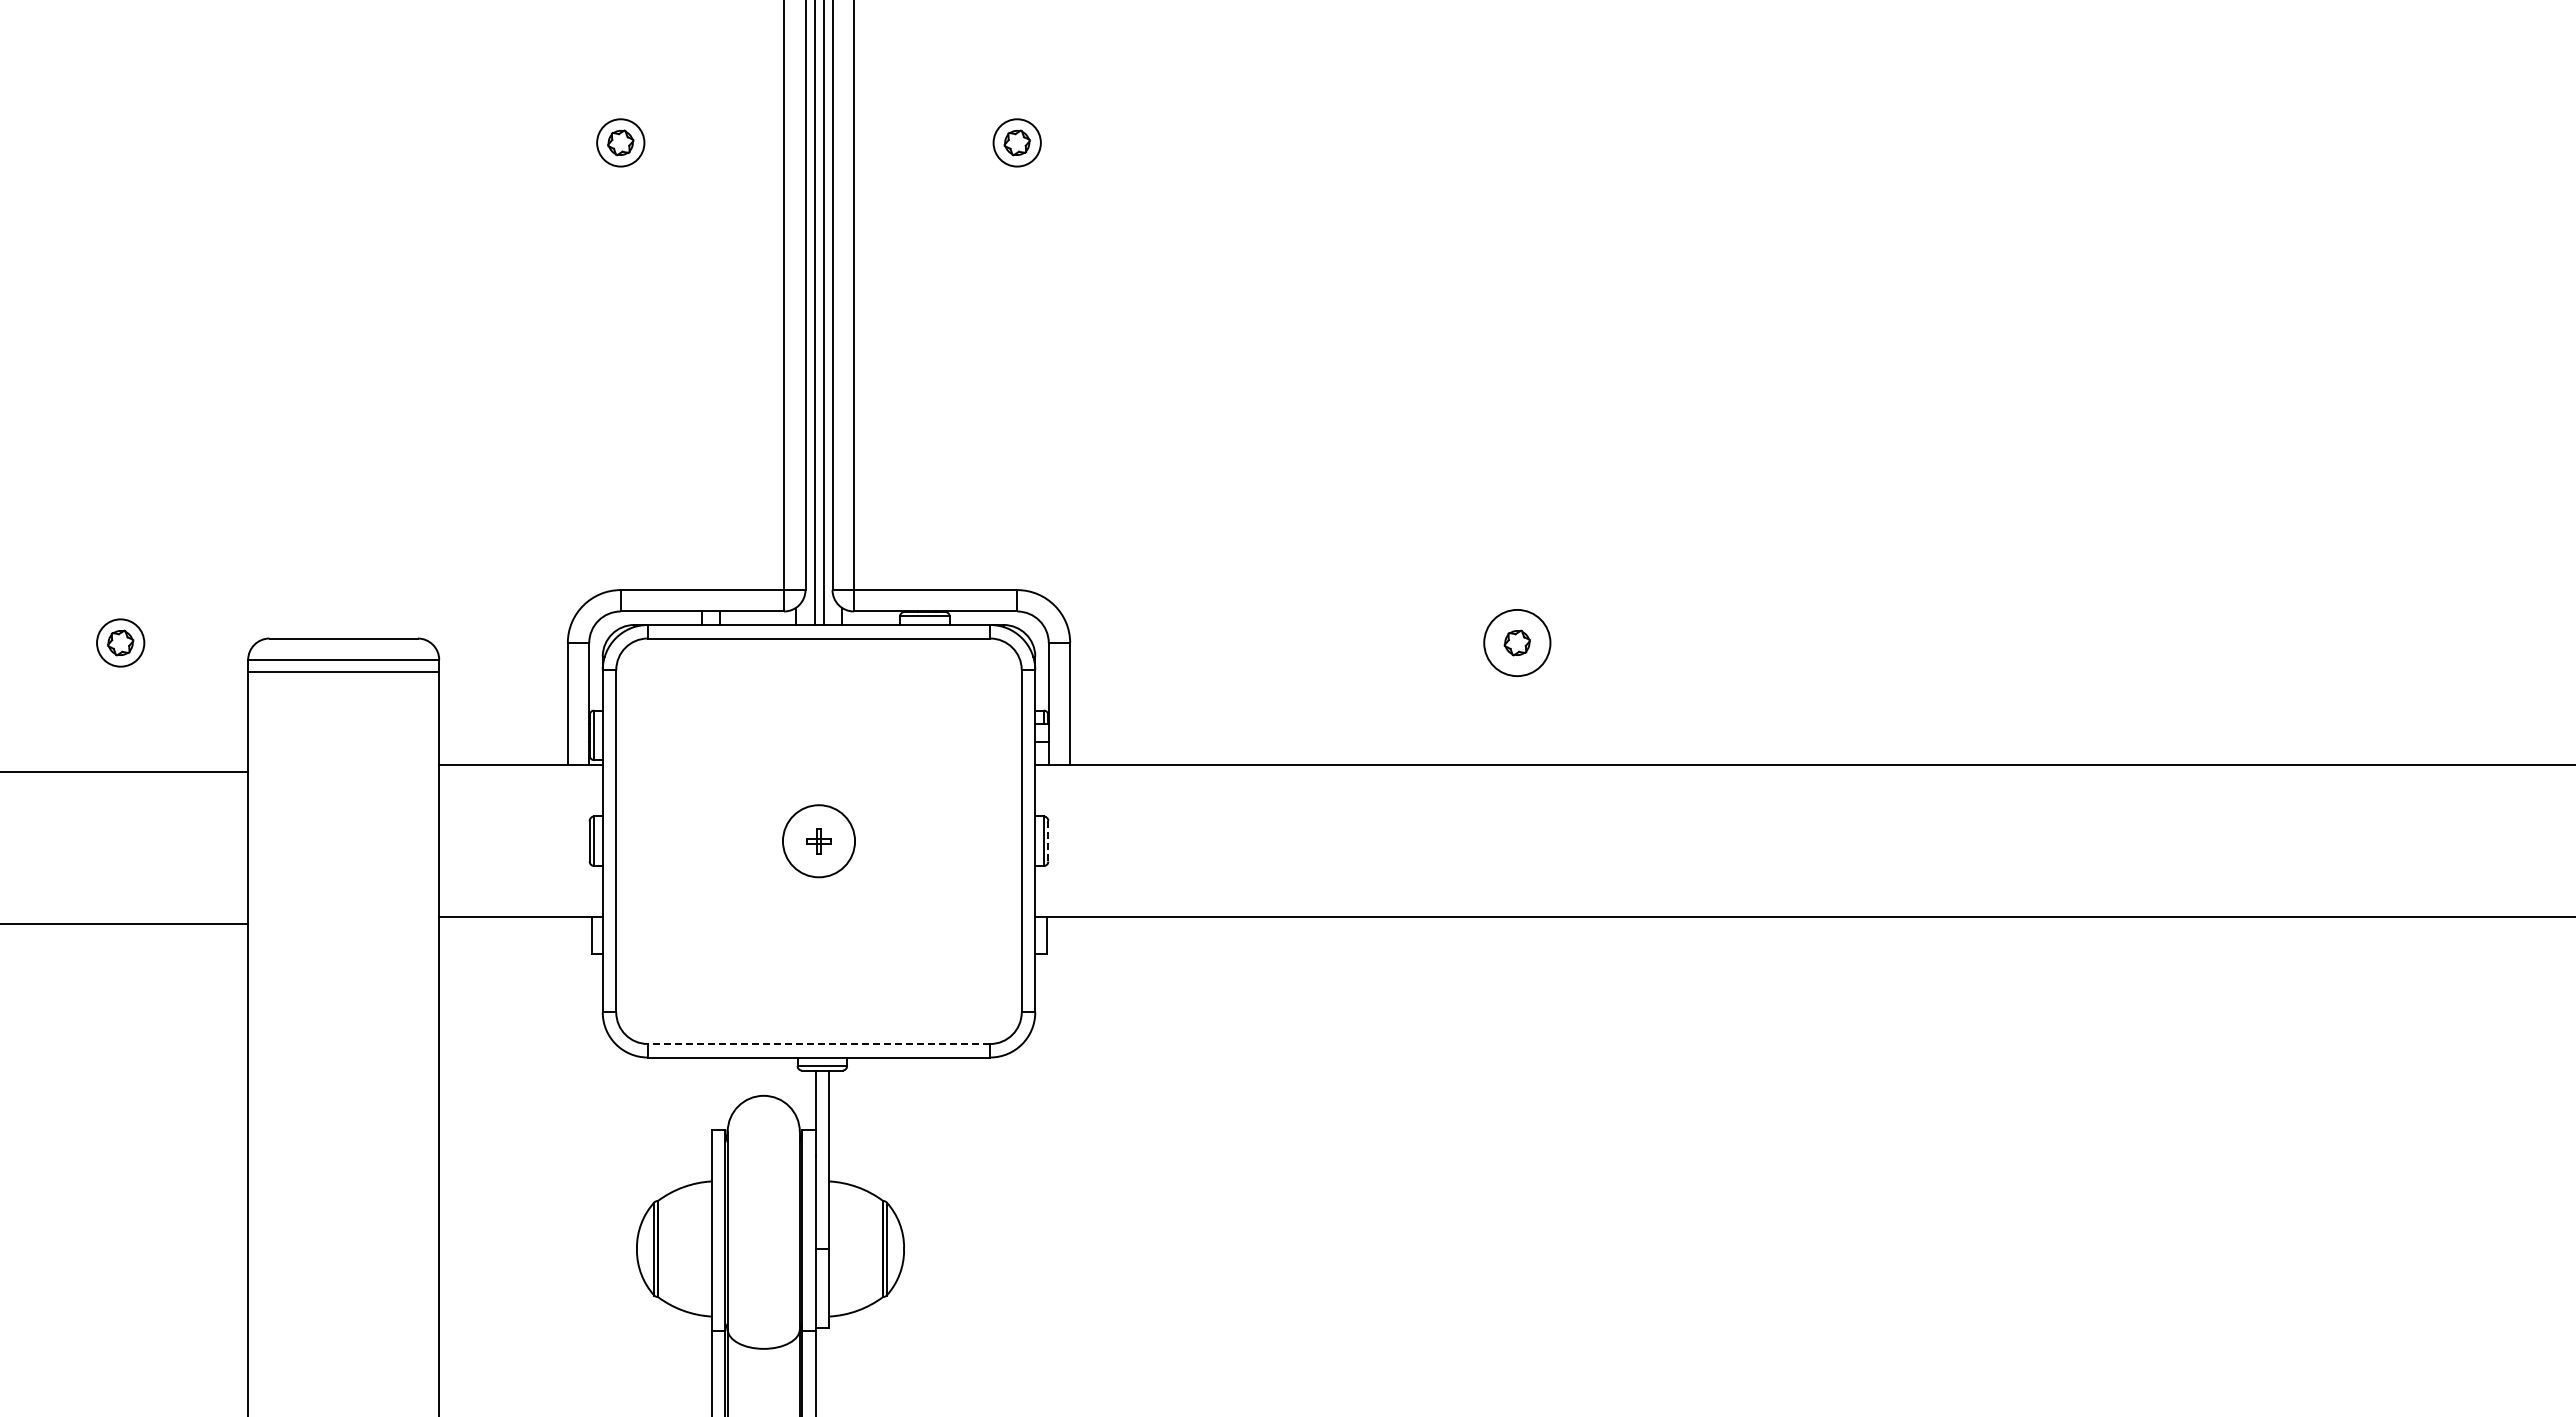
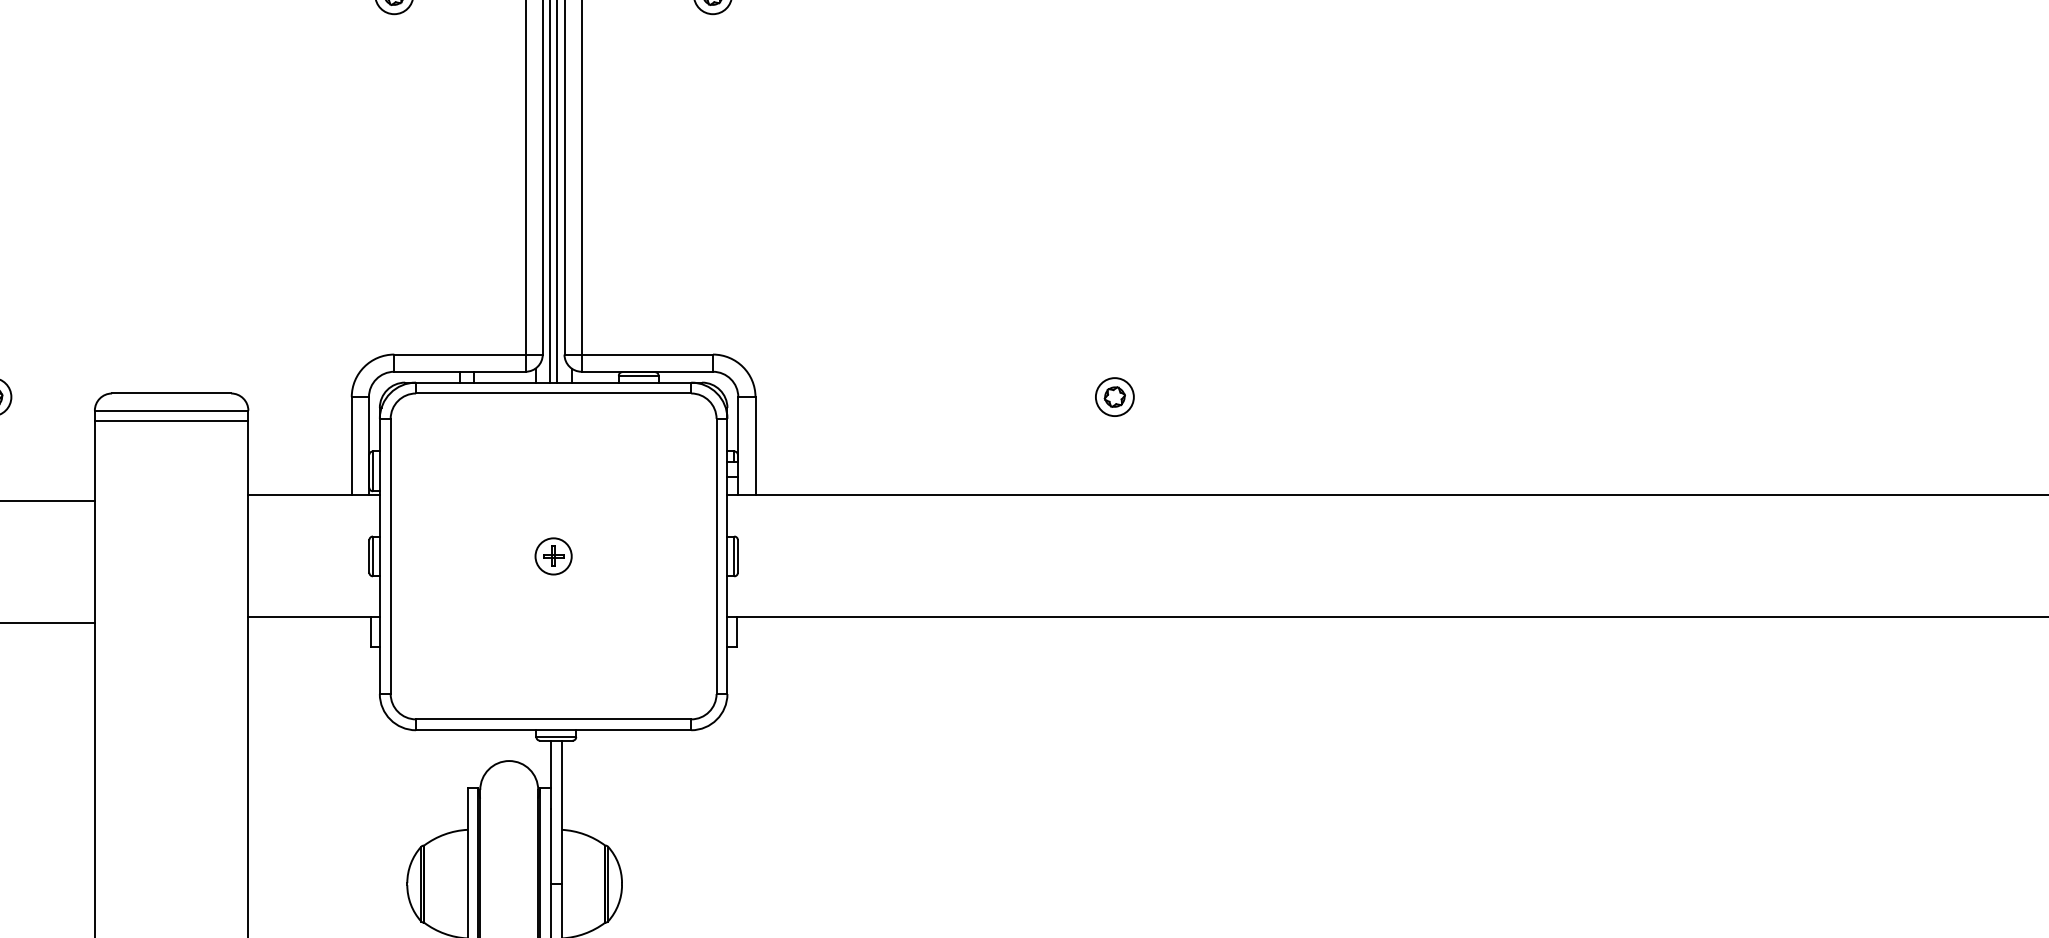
circle: (1517, 642) -> (1115, 396), size x0.71
circle: (818, 840) -> (553, 555), size x0.62
line: (1048, 841) -> (738, 556), dashed -> solid
line: (818, 1044) -> (553, 719), dashed -> solid

